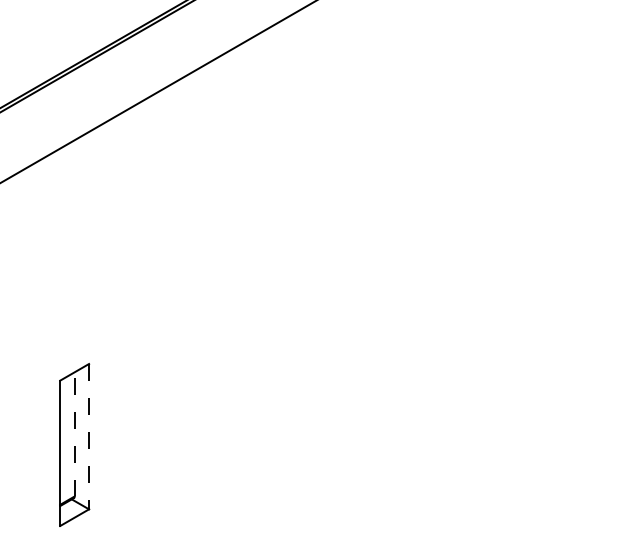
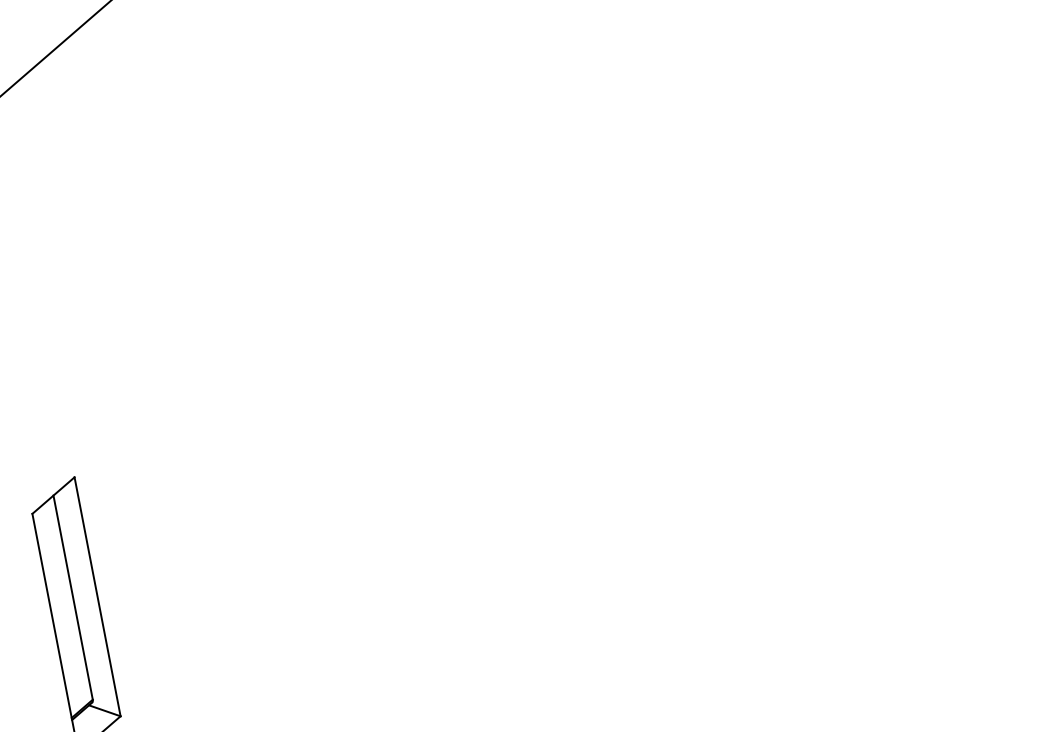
line: (74, 433) -> (72, 596), dashed -> solid
line: (89, 436) -> (98, 596), dashed -> solid

